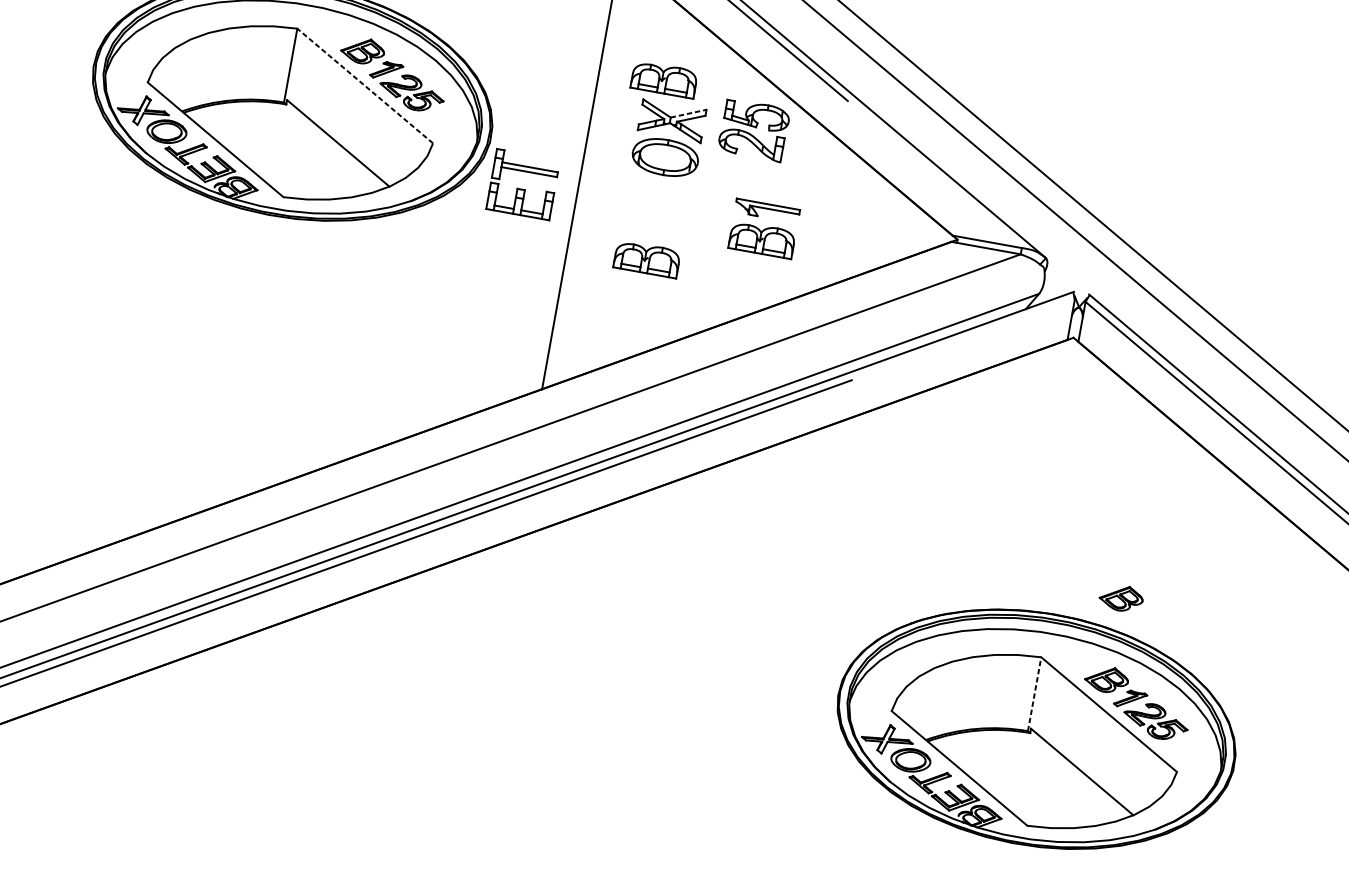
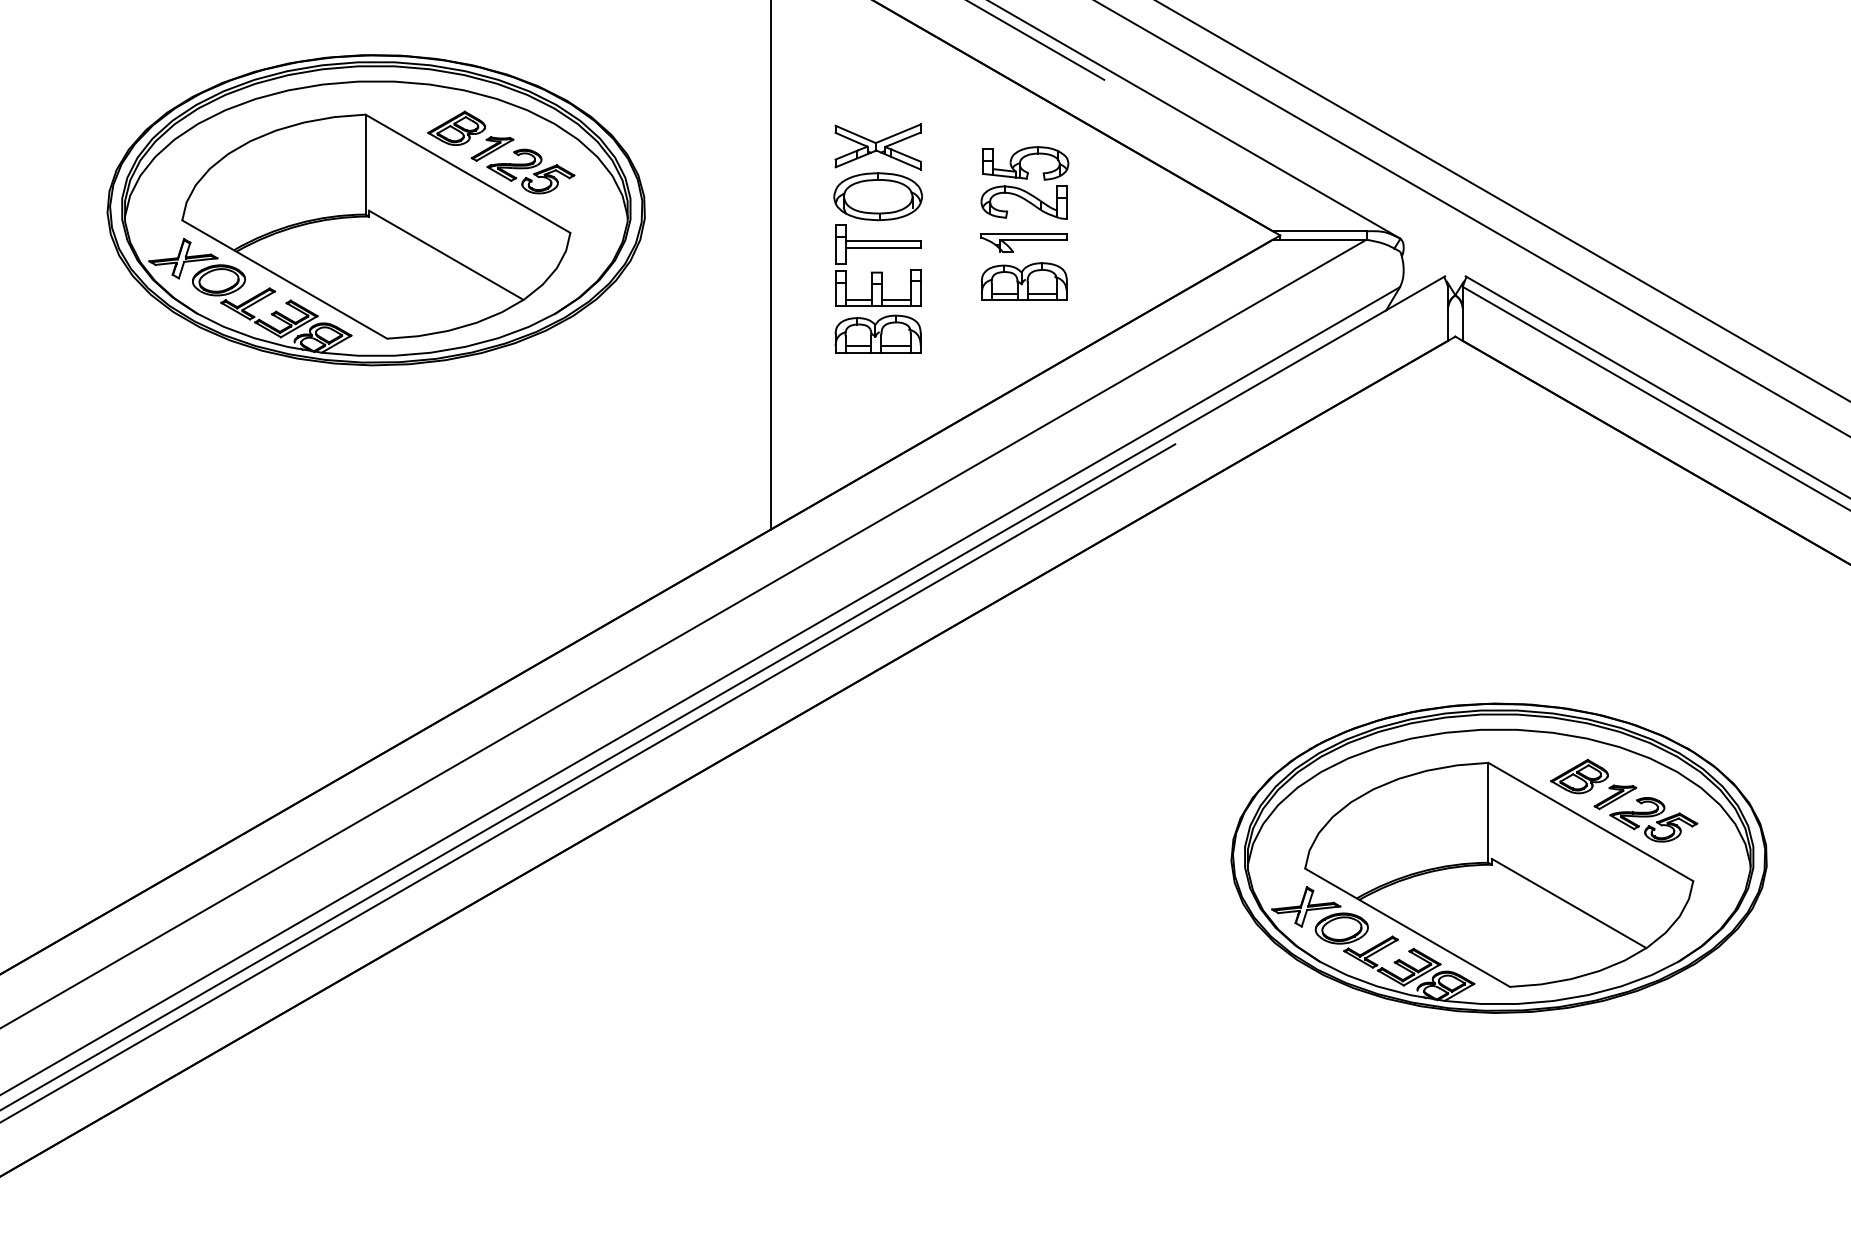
part: (664, 79) -> (858, 94), removed
line: (364, 85) -> (467, 173), dashed -> solid
line: (688, 113) -> (898, 133), dashed -> solid
part: (753, 129) -> (1024, 182), moved
part: (523, 184) -> (878, 265), moved
part: (1121, 598) -> (1579, 666), removed
line: (1034, 693) -> (1488, 812), dashed -> solid

